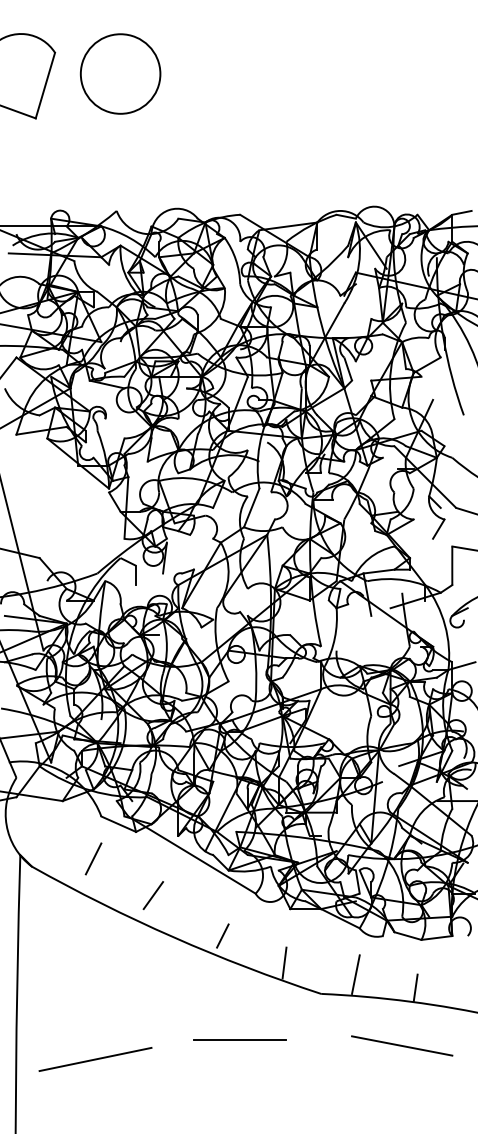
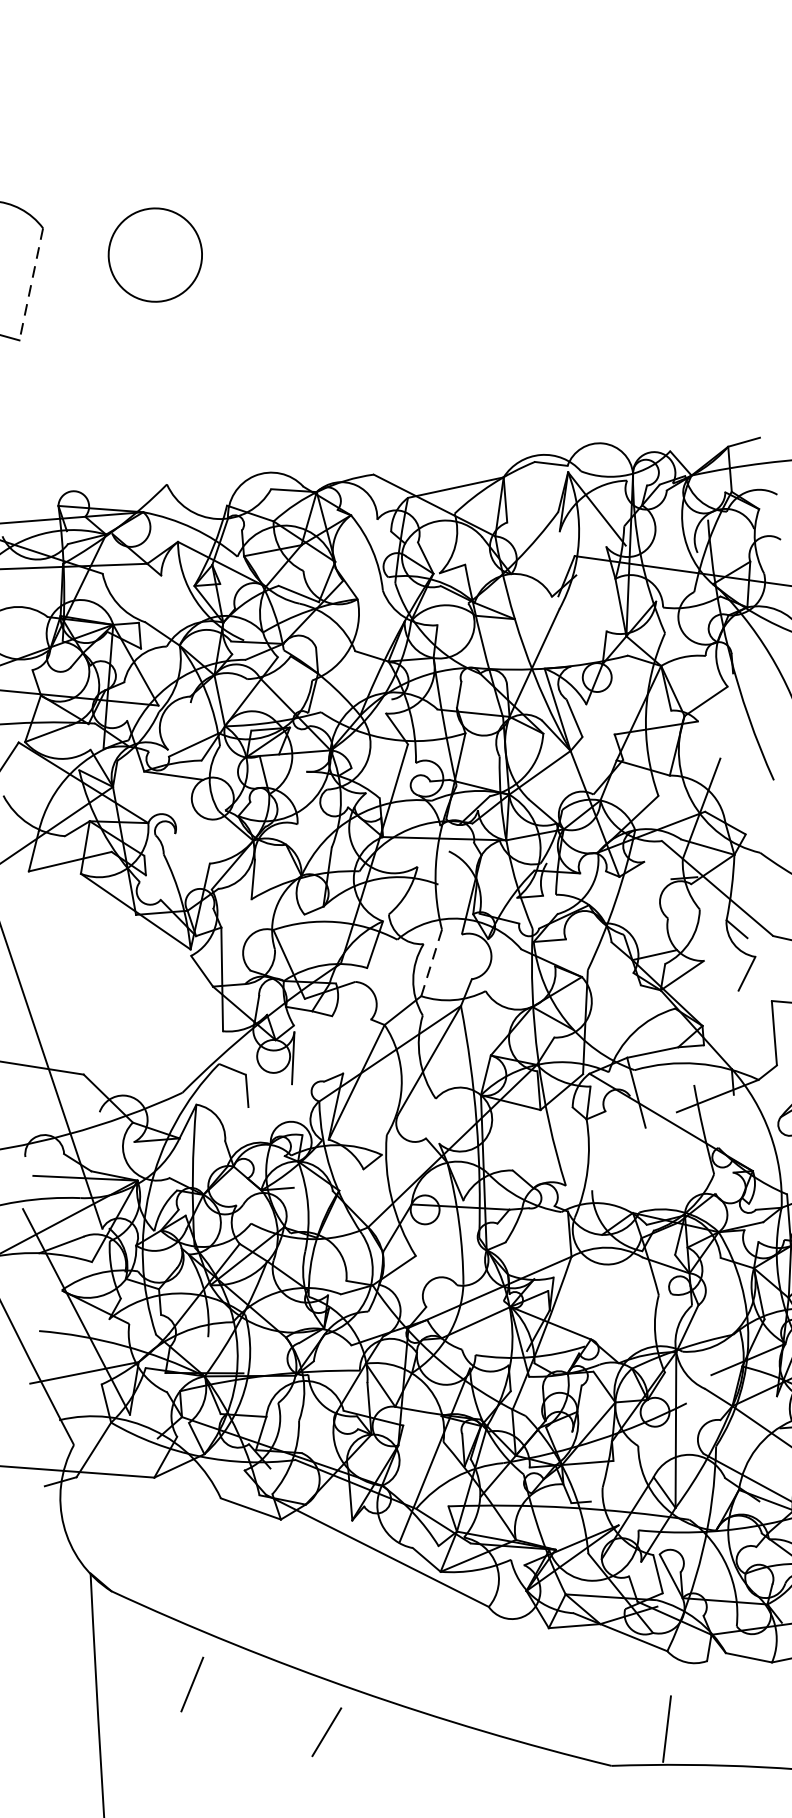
circle: (120, 73) -> (155, 254), size x0.7
line: (45, 86) -> (31, 285), solid -> dashed
line: (251, 507) -> (431, 962), solid -> dashed
line: (93, 858) -> (192, 1683), moved
line: (152, 895) -> (325, 1732), moved
line: (222, 935) -> (438, 1681), removed
line: (284, 962) -> (546, 1718), removed
line: (415, 987) -> (768, 1742), removed

